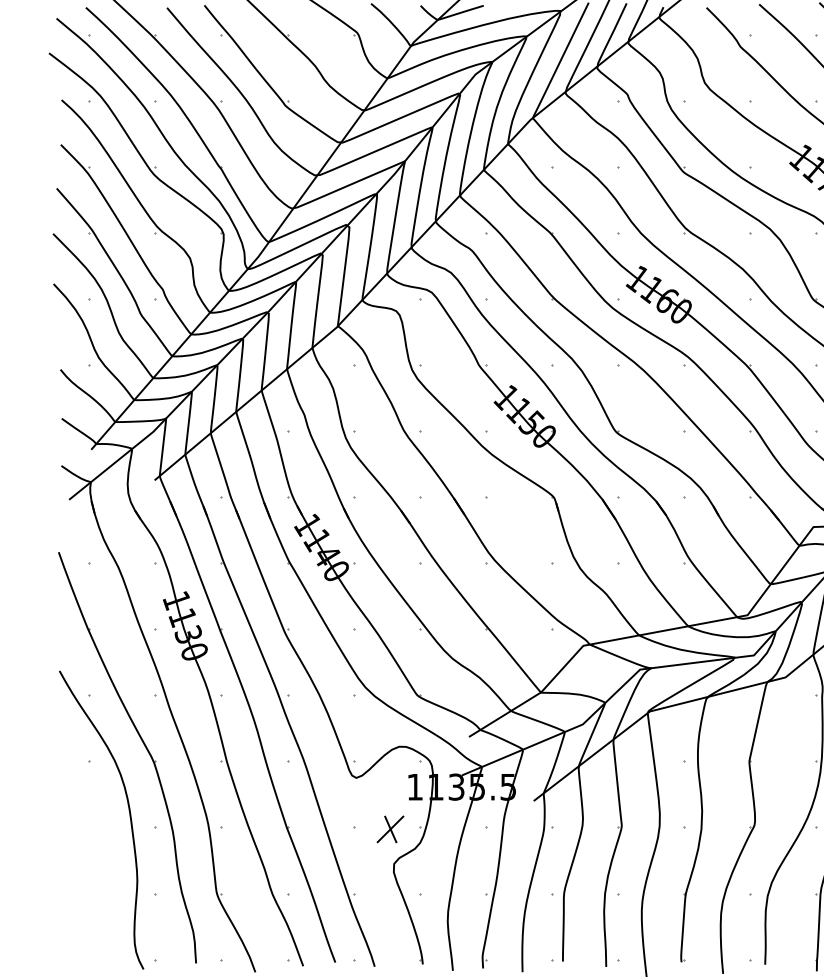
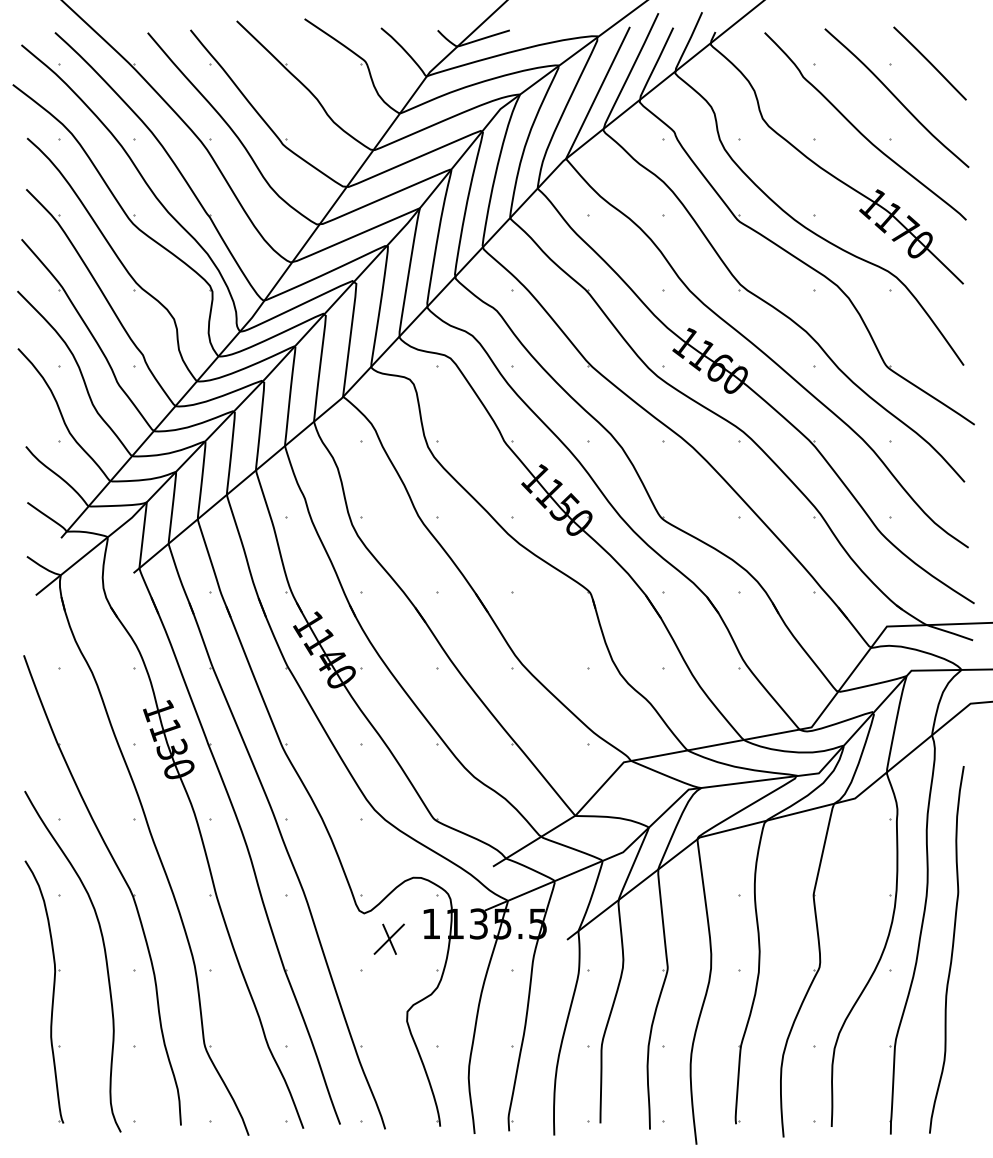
part: (389, 828) -> (388, 938), moved
part: (83, 846) -> (52, 991), added

